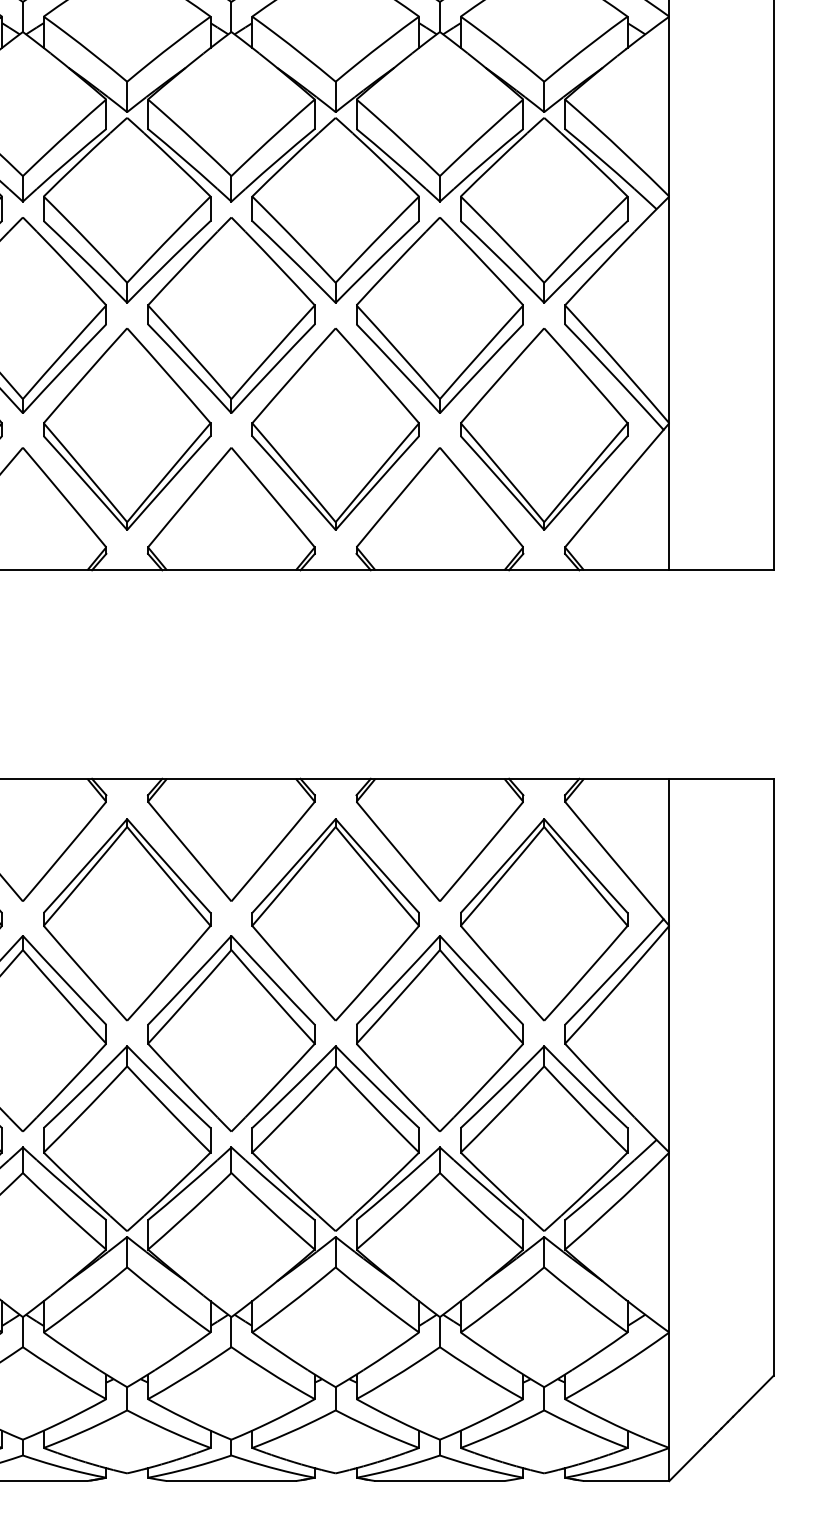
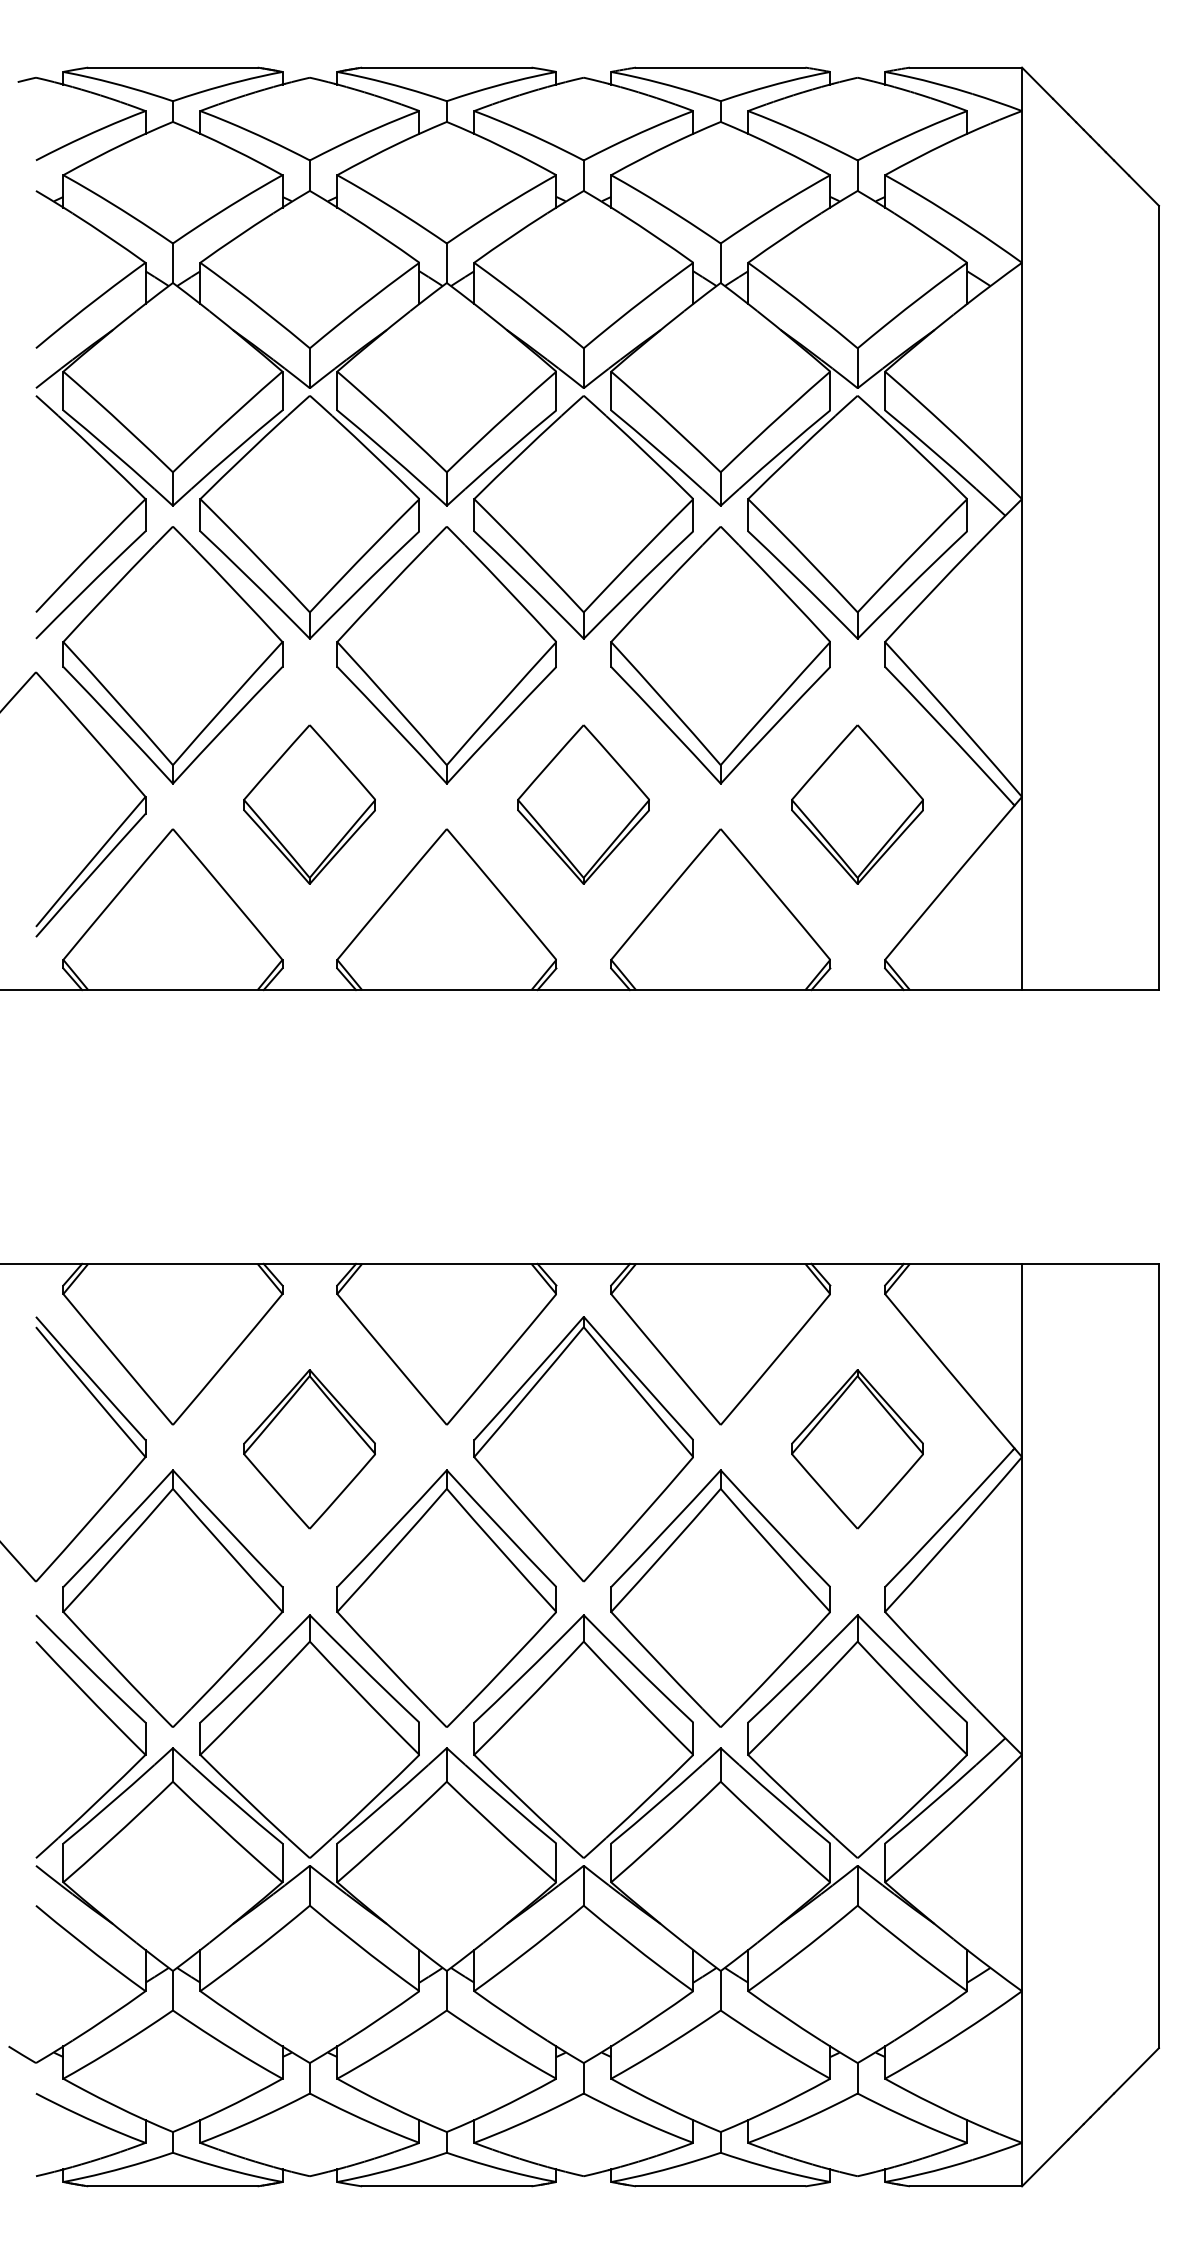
part: (126, 429) -> (309, 804), size x0.6
part: (335, 429) -> (583, 804), size x0.6
part: (544, 429) -> (857, 804), size x0.6
part: (126, 920) -> (309, 1449), size x0.6
part: (544, 920) -> (857, 1449), size x0.6

